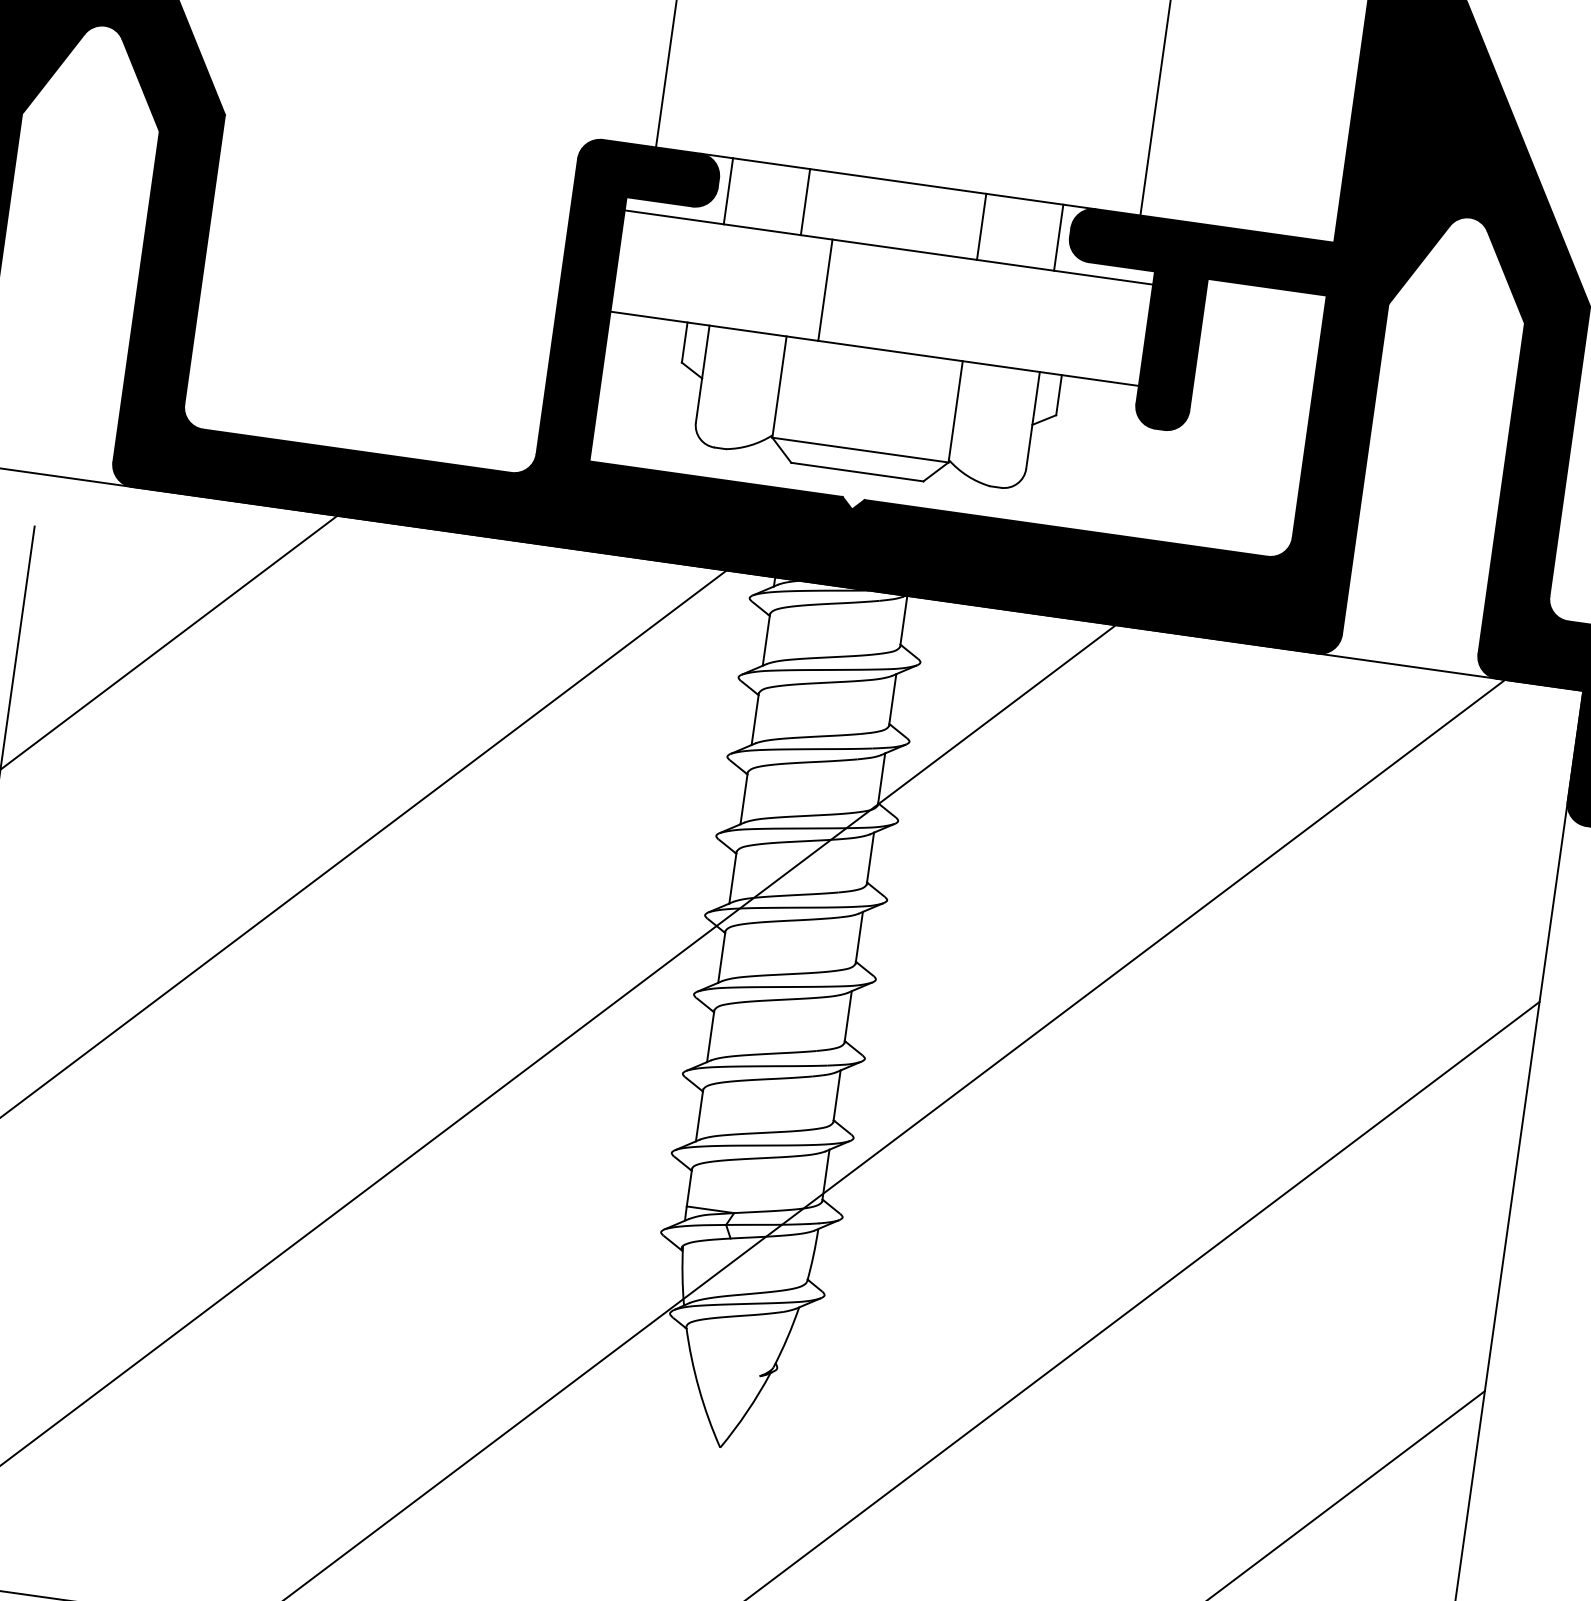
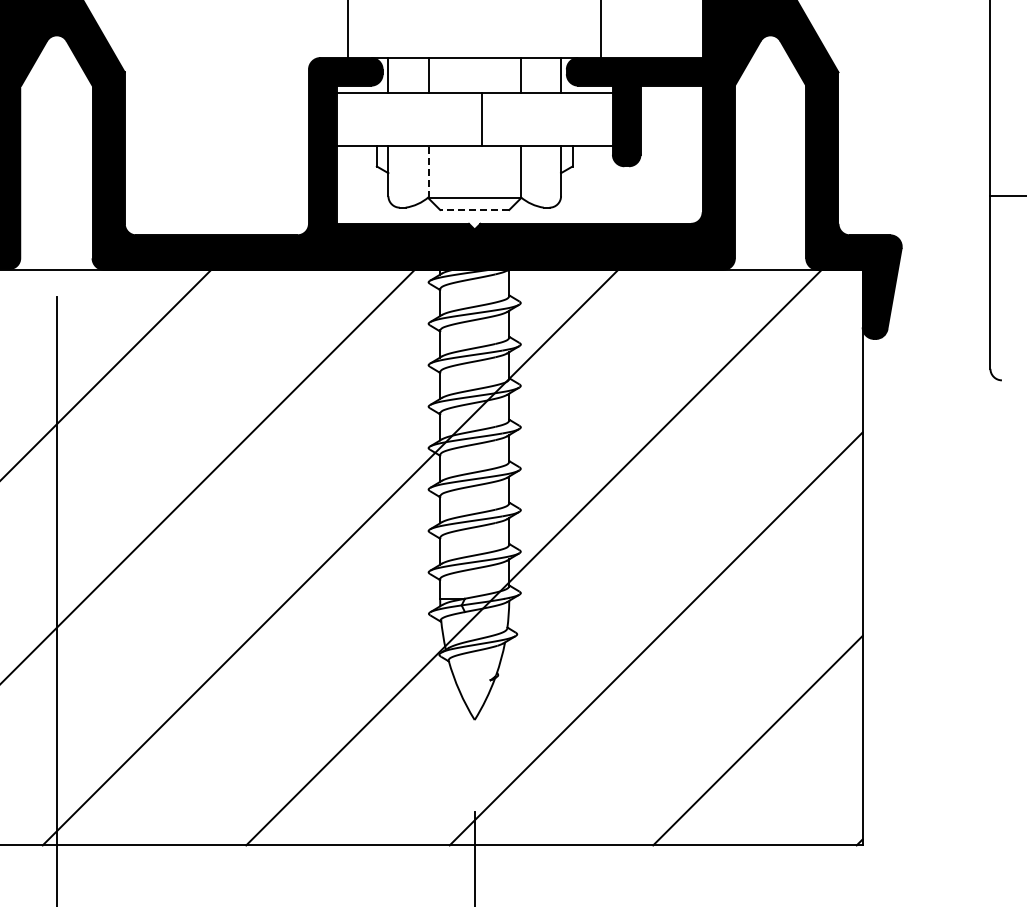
line: (826, 289) -> (482, 118), moved
line: (779, 386) -> (428, 171), solid -> dashed
line: (856, 473) -> (474, 210), solid -> dashed

